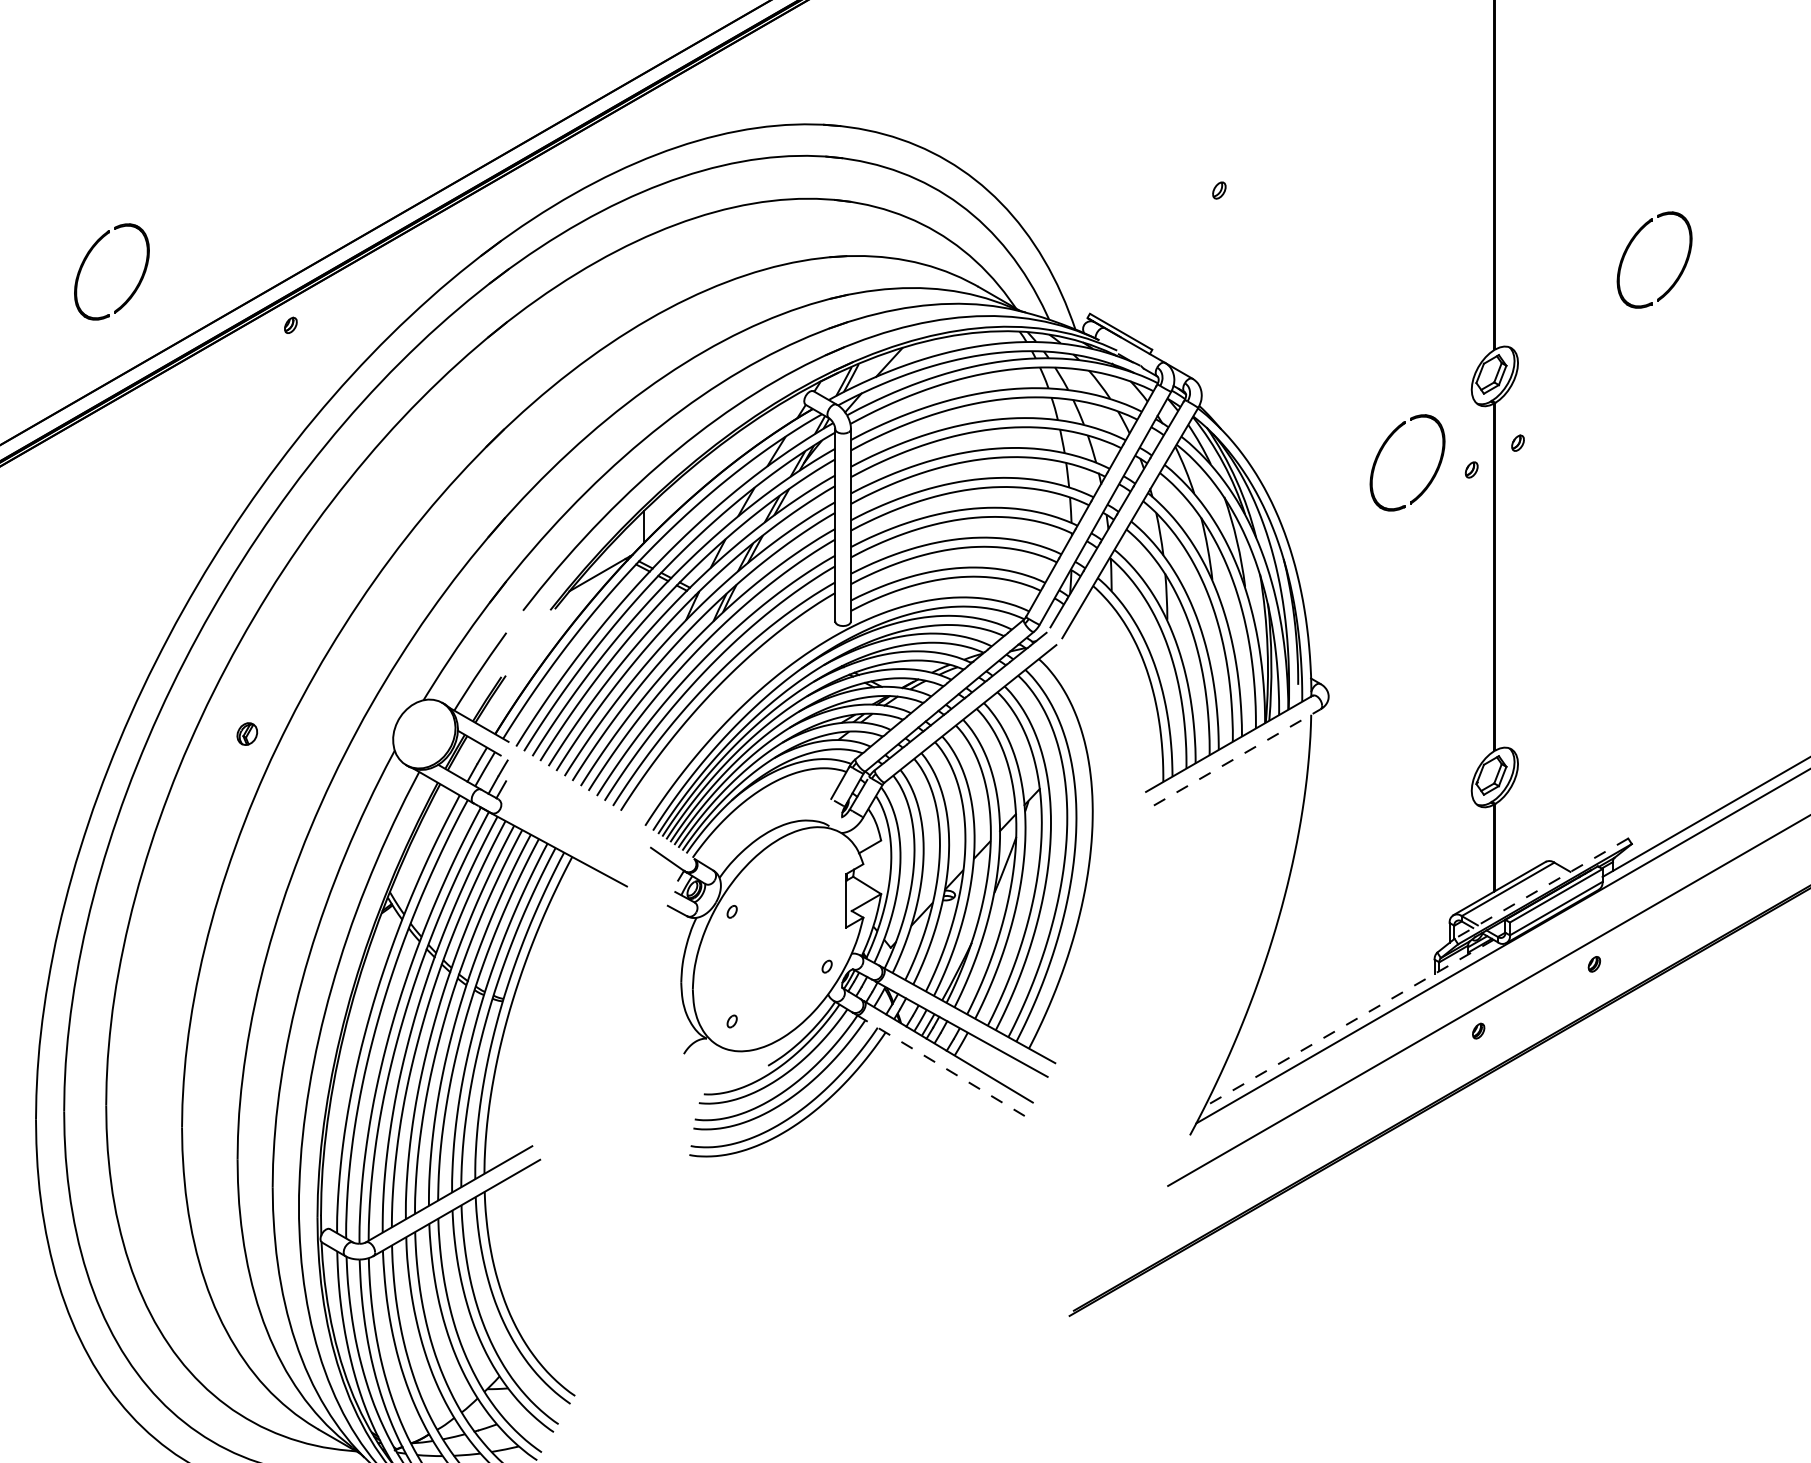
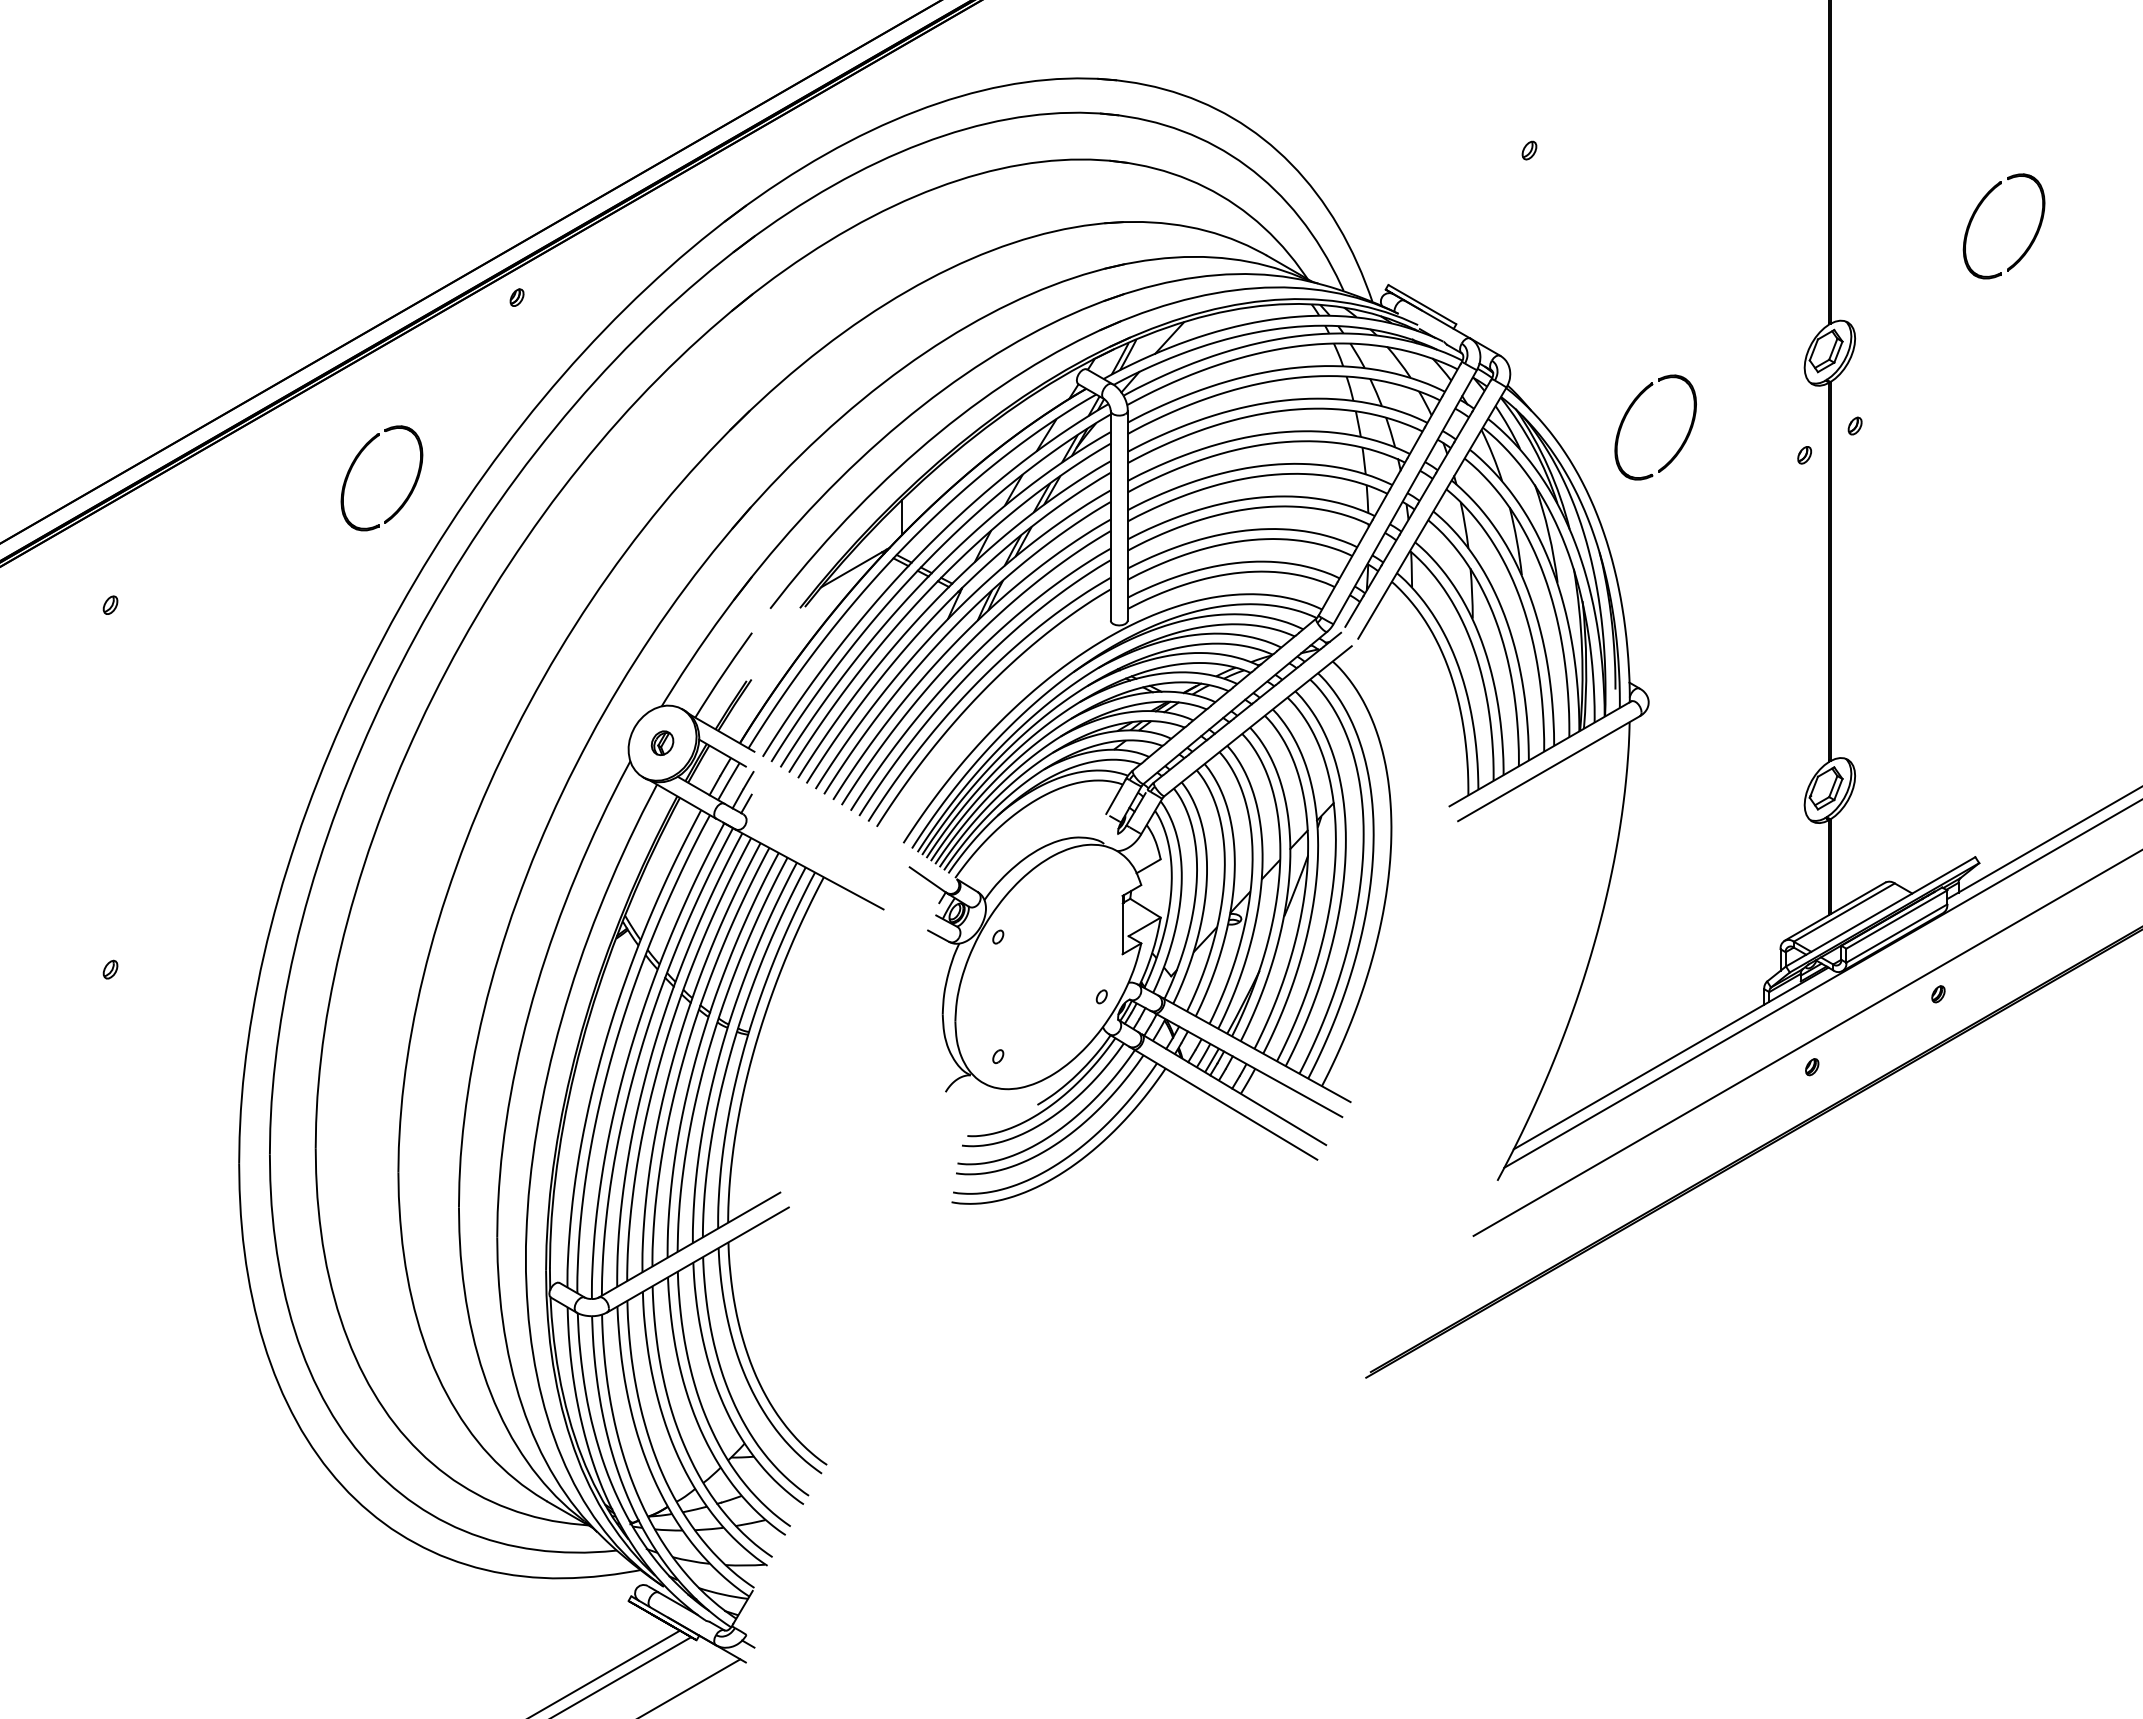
part: (86, 259) -> (354, 464), moved
part: (1382, 450) -> (1628, 413), moved
part: (247, 733) -> (662, 742), moved
line: (1236, 757) -> (1548, 768), dashed -> solid
line: (1541, 889) -> (1880, 912), dashed -> solid
line: (1349, 1023) -> (1671, 1058), dashed -> solid
line: (940, 1065) -> (1225, 1104), dashed -> solid

